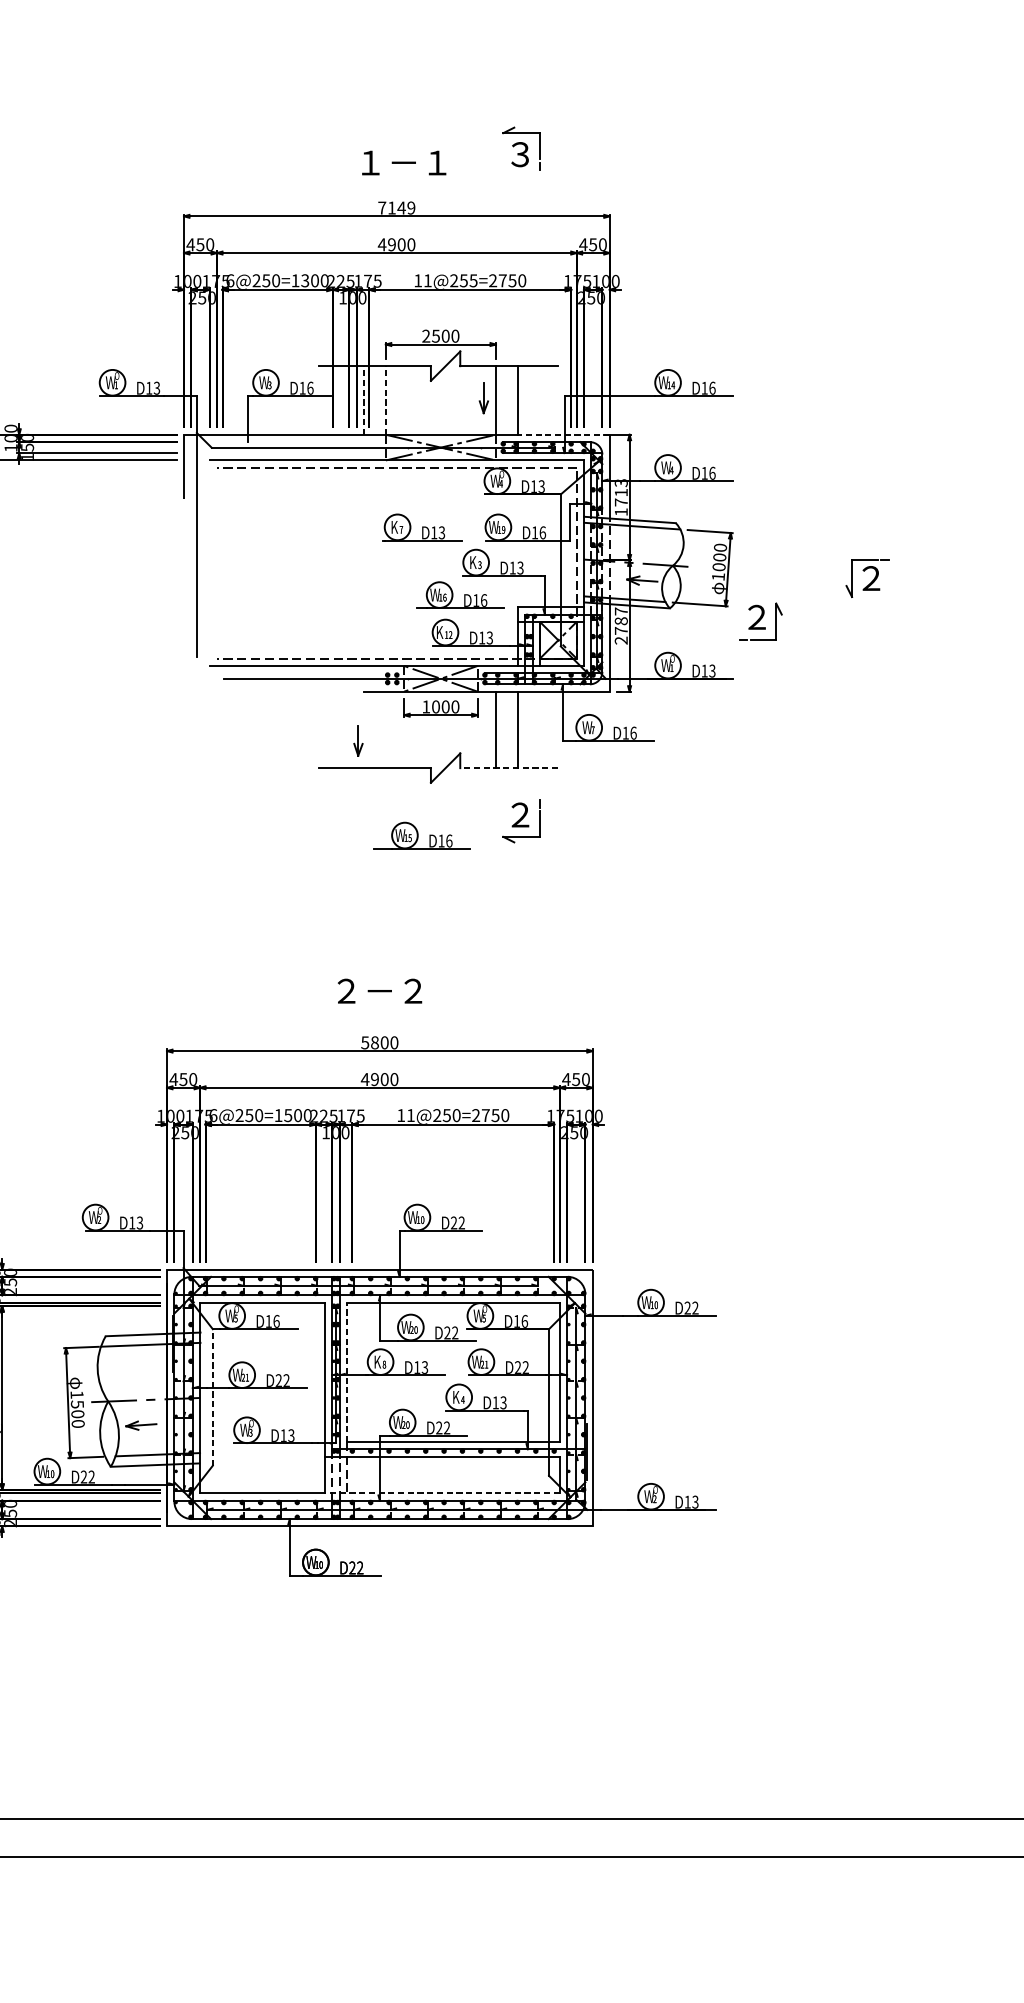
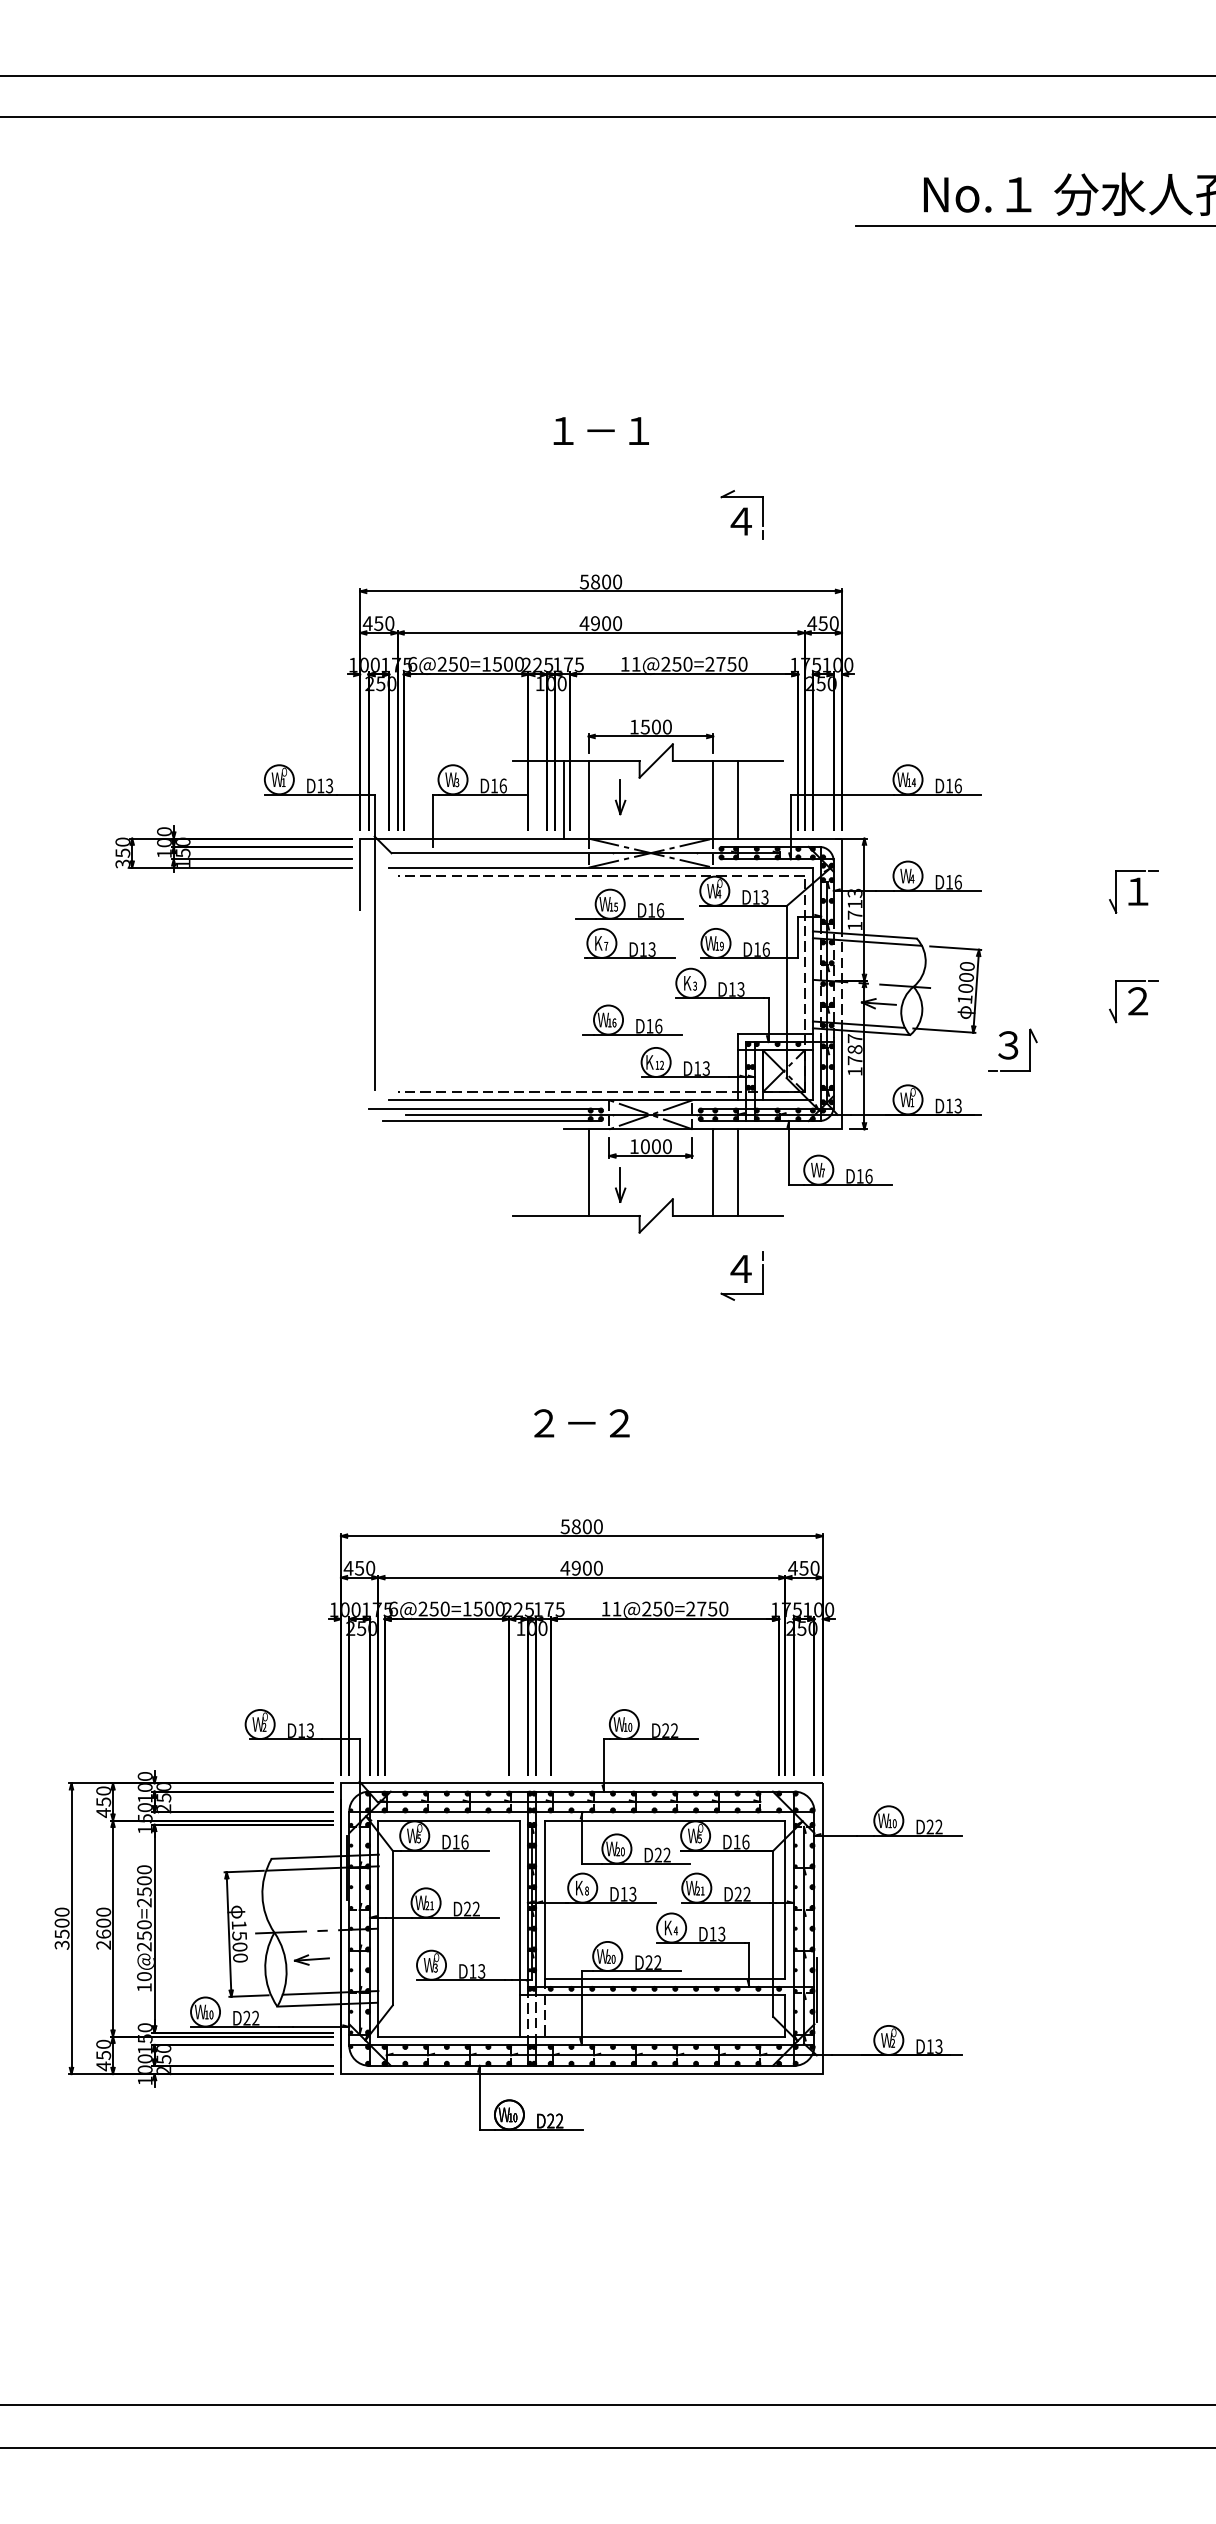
text: (520, 154) -> (740, 521), ３ -> ４
text: (403, 162) -> (600, 430), moved
text: (396, 207) -> (600, 581), 7149 -> 5800
text: (305, 280) -> (497, 663), 6@250=1300 -> 6@250=1500
text: (473, 280) -> (687, 663), 11@255=2750 -> 11@250=2750
text: (425, 335) -> (633, 726), 2500 -> 1500
part: (483, 398) -> (620, 797), moved
line: (363, 400) -> (563, 799), dashed -> solid
line: (385, 400) -> (588, 799), dashed -> solid
line: (564, 434) -> (790, 838), dashed -> solid
part: (867, 481) -> (1133, 891), added
part: (460, 594) -> (632, 1019), moved
text: (756, 617) -> (1008, 1045), ２ -> ３
text: (620, 640) -> (854, 1071), 2787 -> 1787
line: (293, 673) -> (484, 1108), added
line: (300, 684) -> (491, 1121), added
line: (385, 729) -> (588, 1172), added
part: (358, 740) -> (620, 1184), moved
line: (508, 767) -> (727, 1215), dashed -> solid
text: (520, 814) -> (740, 1268), ２ -> ４
part: (421, 834) -> (629, 903), moved
text: (379, 991) -> (581, 1423), moved
line: (346, 1372) -> (544, 1899), dashed -> solid
line: (212, 1396) -> (392, 1927), dashed -> solid
line: (442, 1493) -> (652, 2036), dashed -> solid

